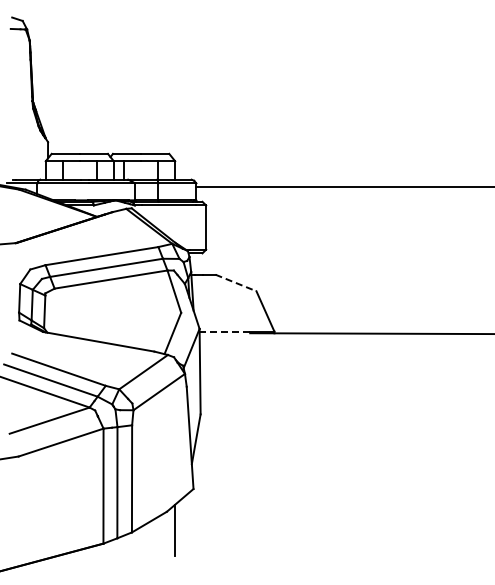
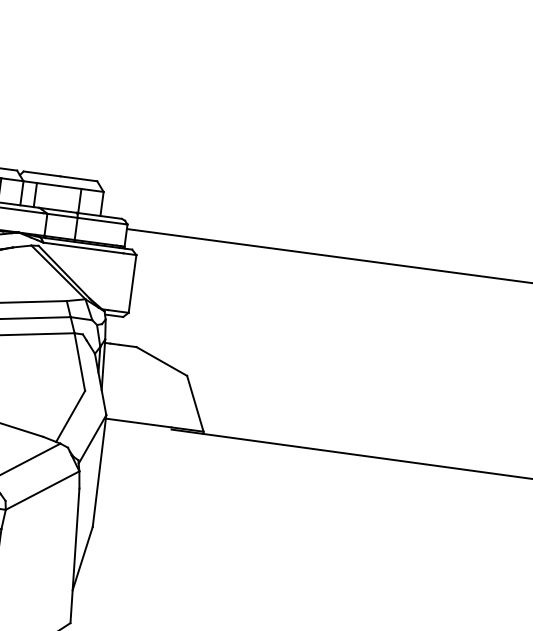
line: (236, 283) -> (162, 362), dashed -> solid
line: (224, 331) -> (138, 422), dashed -> solid

